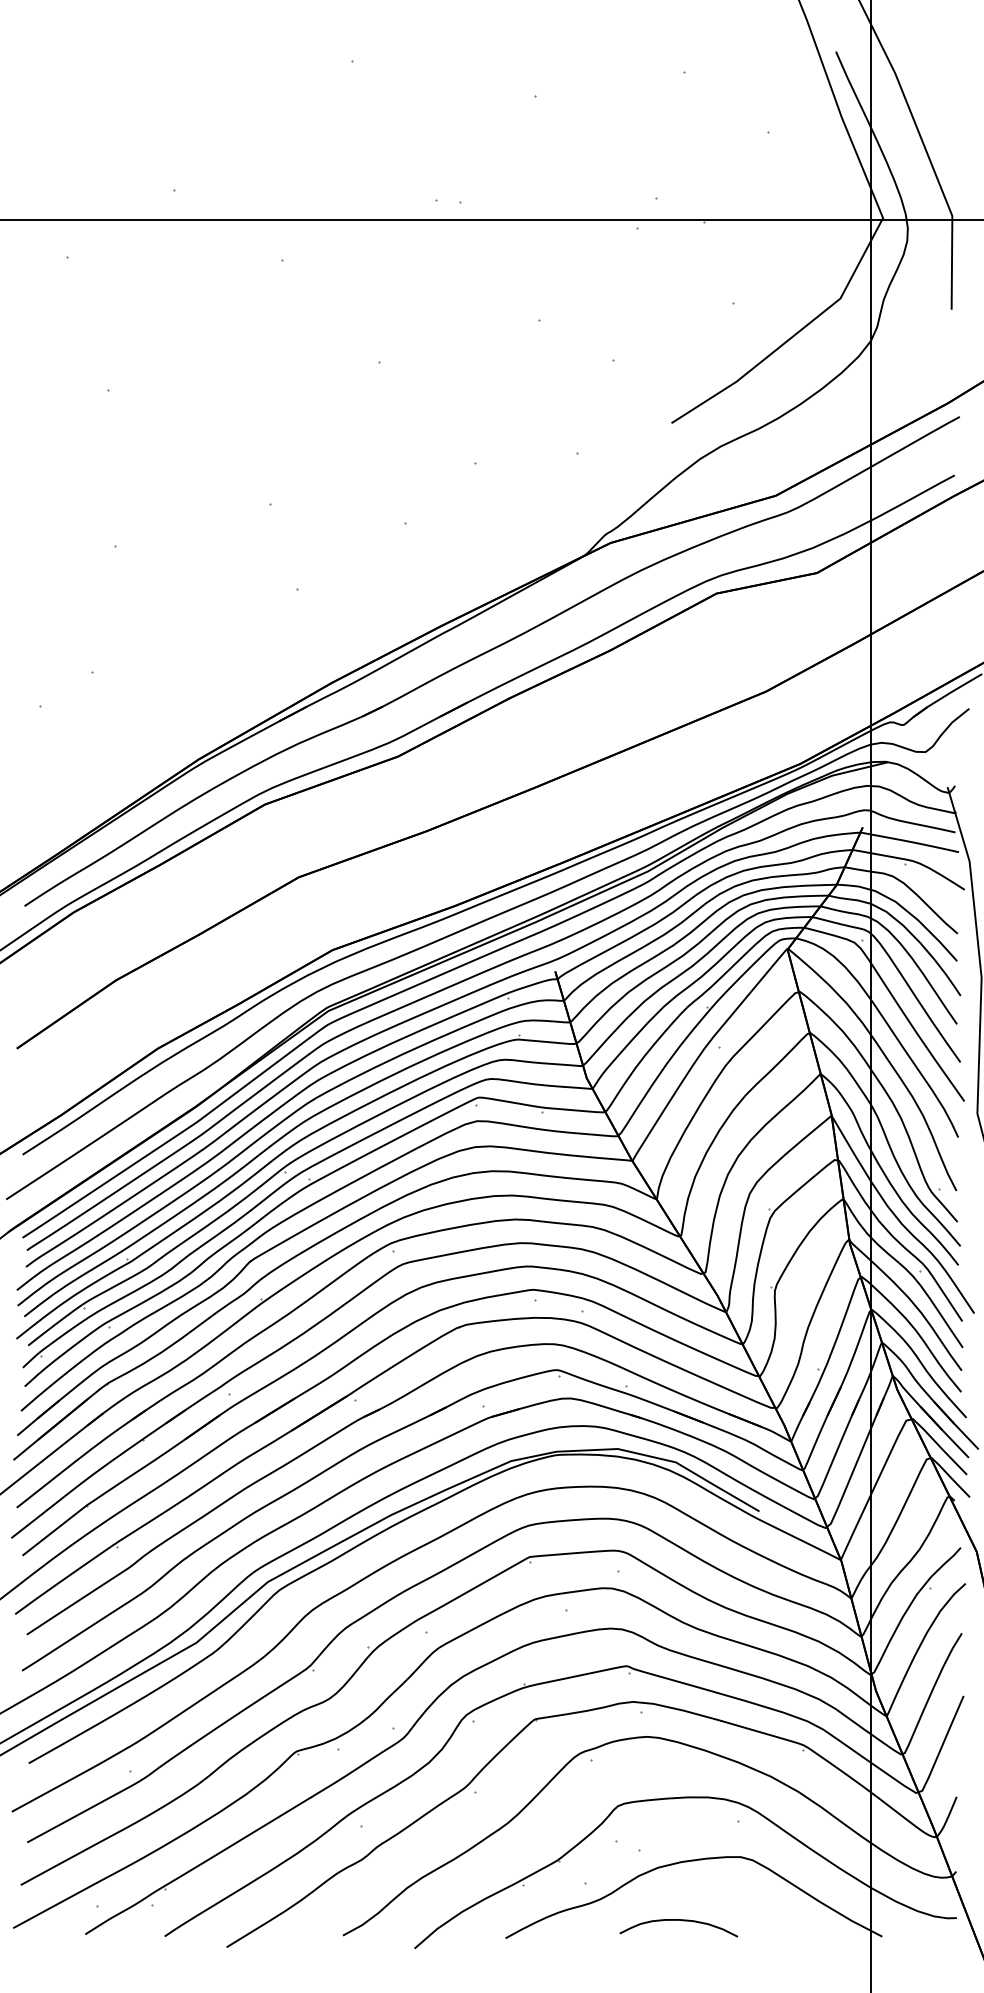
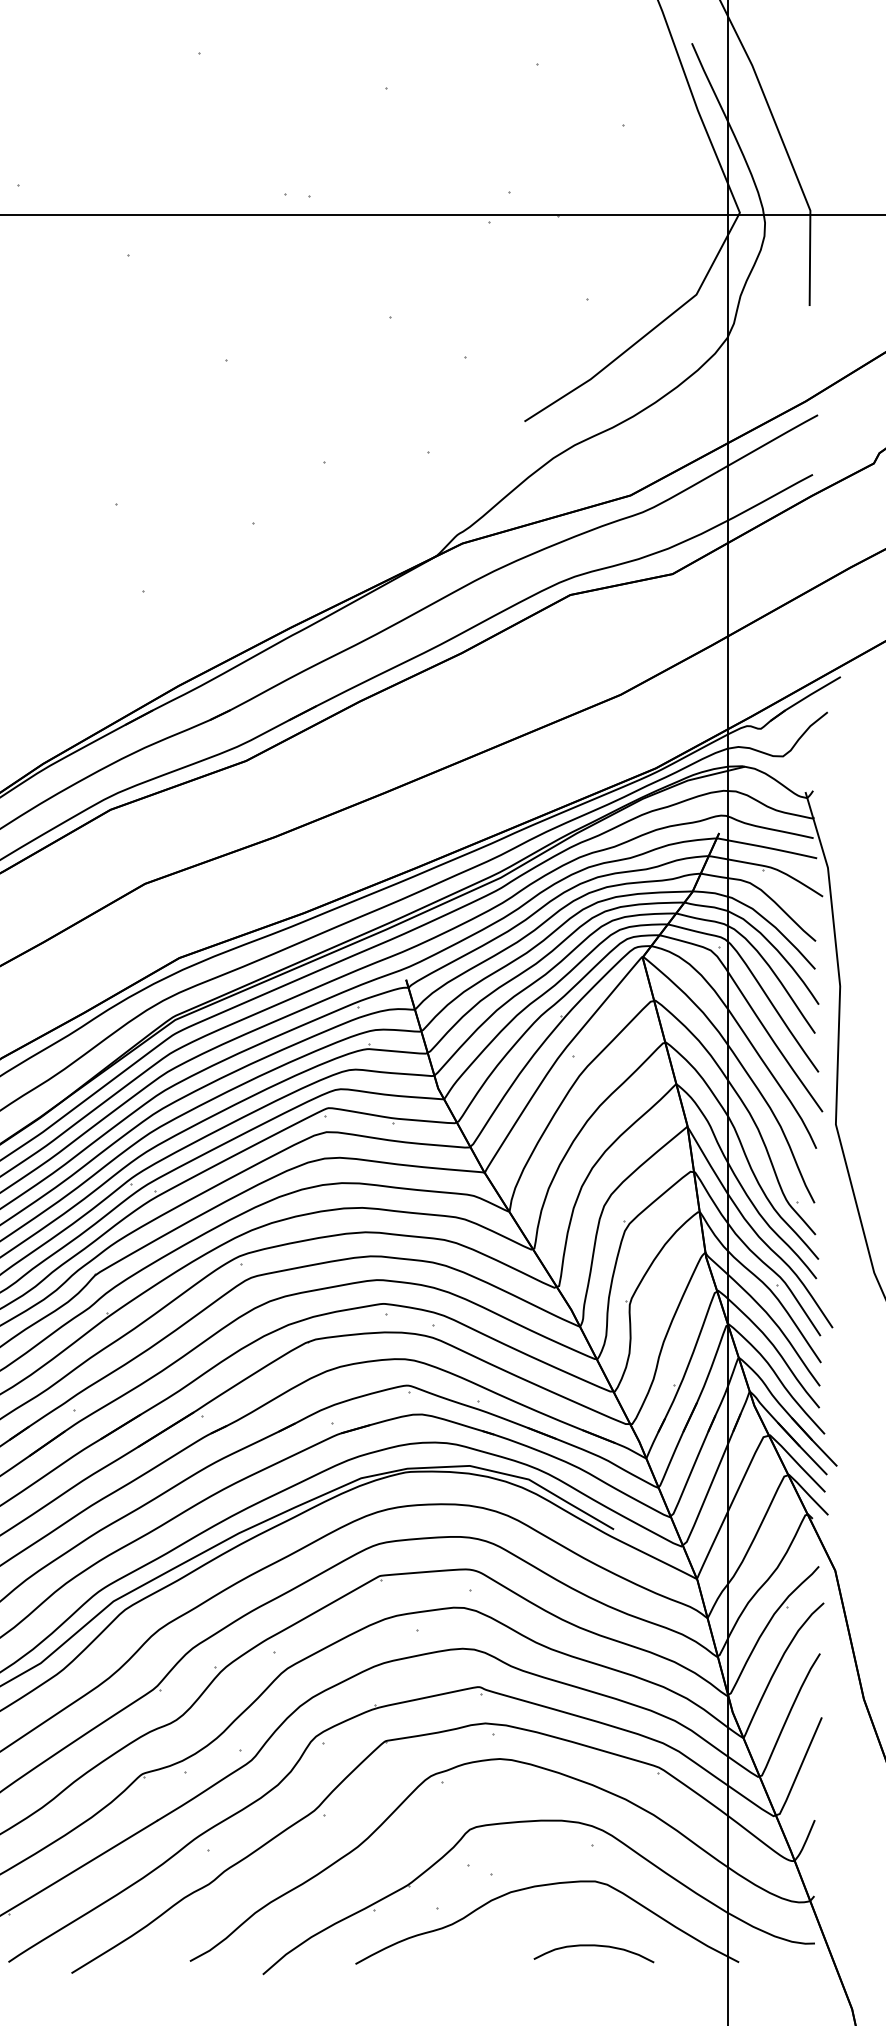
curve: (678, 1920) -> (593, 1945), moved

